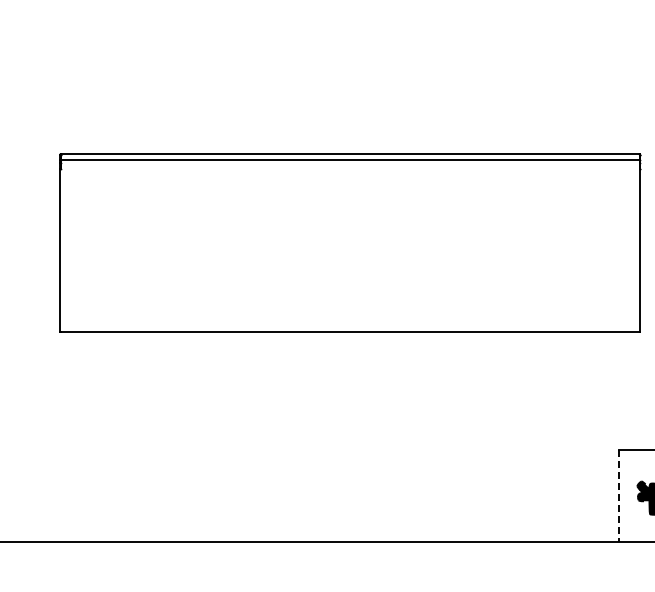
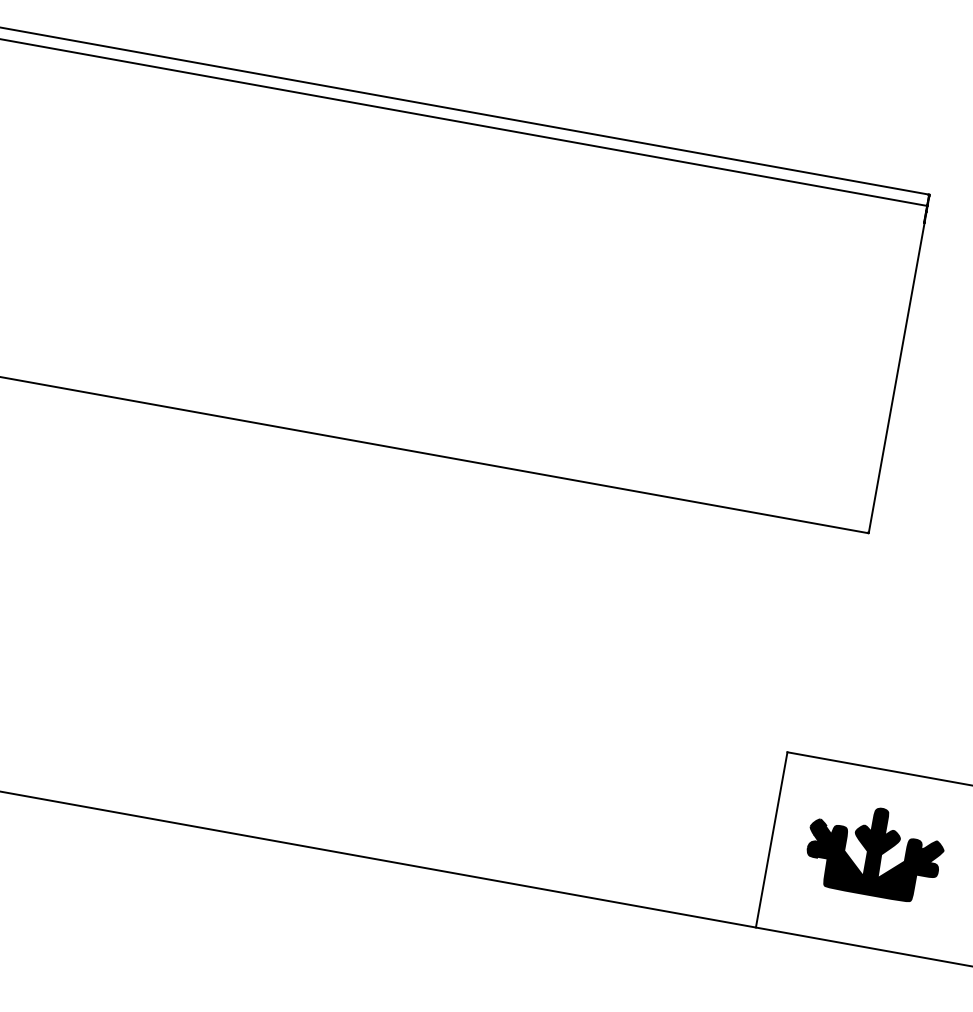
line: (618, 496) -> (770, 840), dashed -> solid

